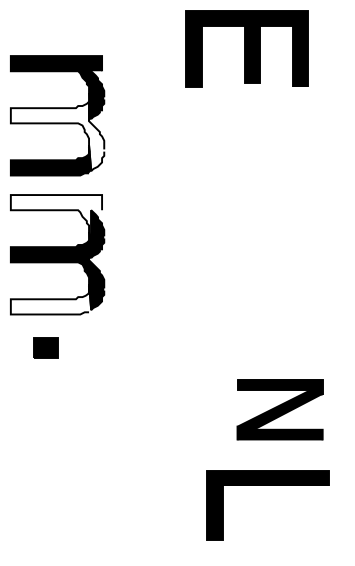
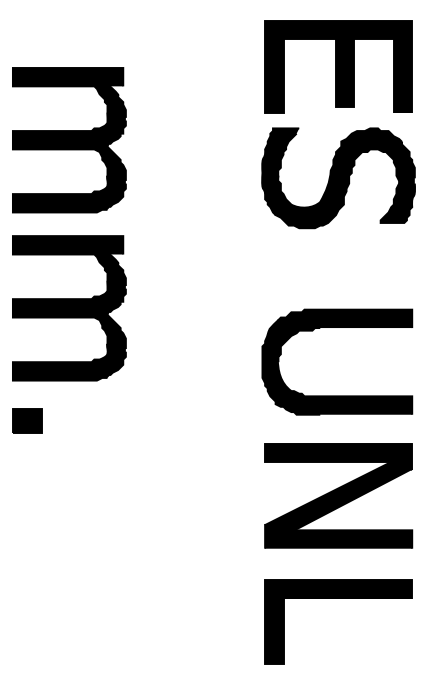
part: (246, 48) -> (337, 66), moved
fill: (57, 136) -> (69, 165), added
part: (280, 147) -> (339, 178), added
fill: (56, 226) -> (68, 274), added
fill: (50, 299) -> (60, 362), added
part: (278, 326) -> (336, 395), added
part: (45, 347) -> (27, 420), moved
part: (279, 409) -> (337, 495), size x1.43
part: (267, 485) -> (337, 598), moved

